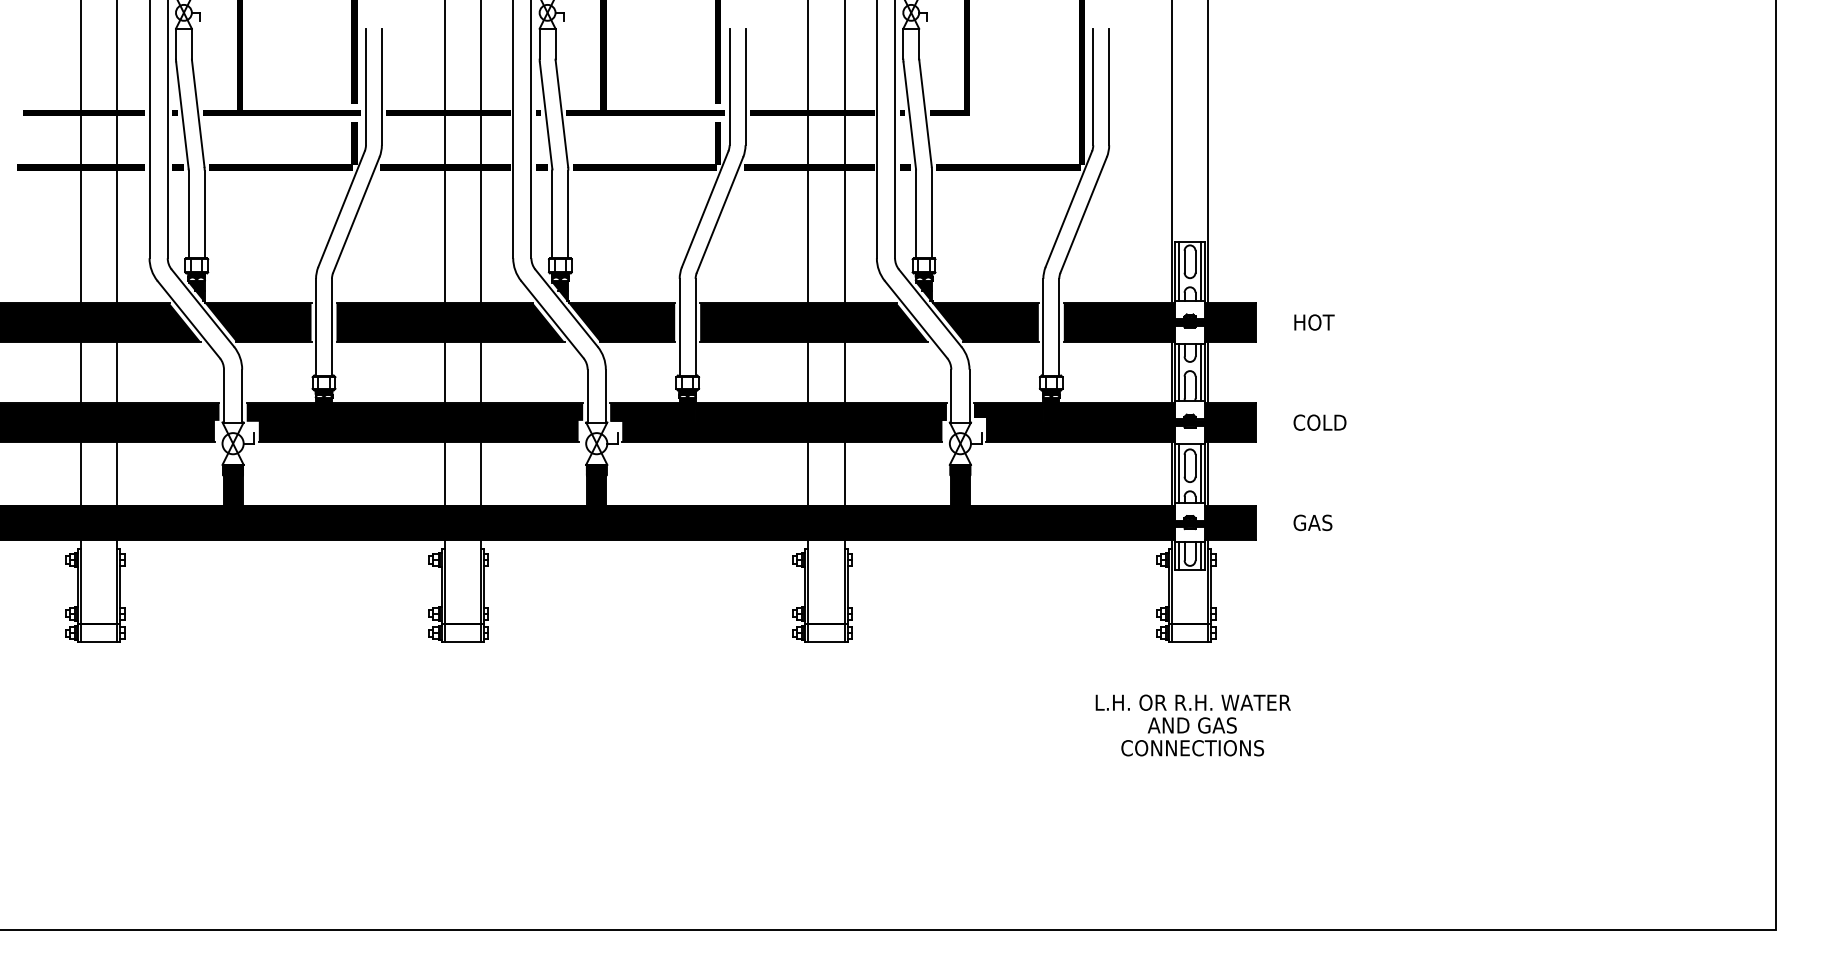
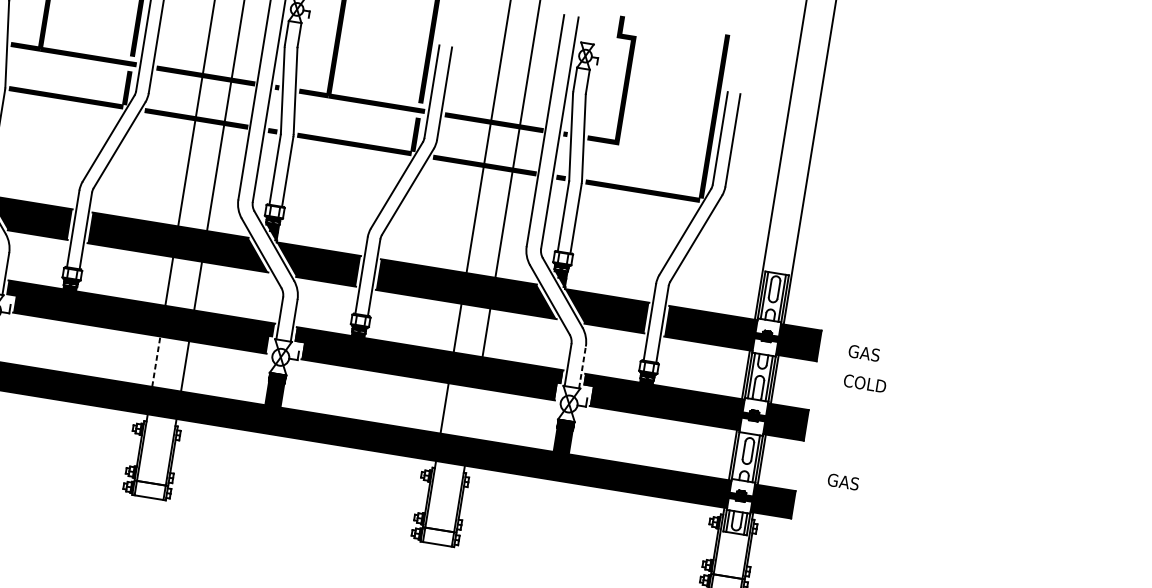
text: (1313, 322) -> (864, 353), HOT -> GAS
line: (969, 395) -> (582, 367), solid -> dashed
text: (1319, 422) -> (864, 383), moved
line: (444, 473) -> (156, 361), solid -> dashed
line: (844, 473) -> (473, 412), removed
line: (1178, 473) -> (738, 455), removed
text: (1312, 522) -> (843, 481), moved

